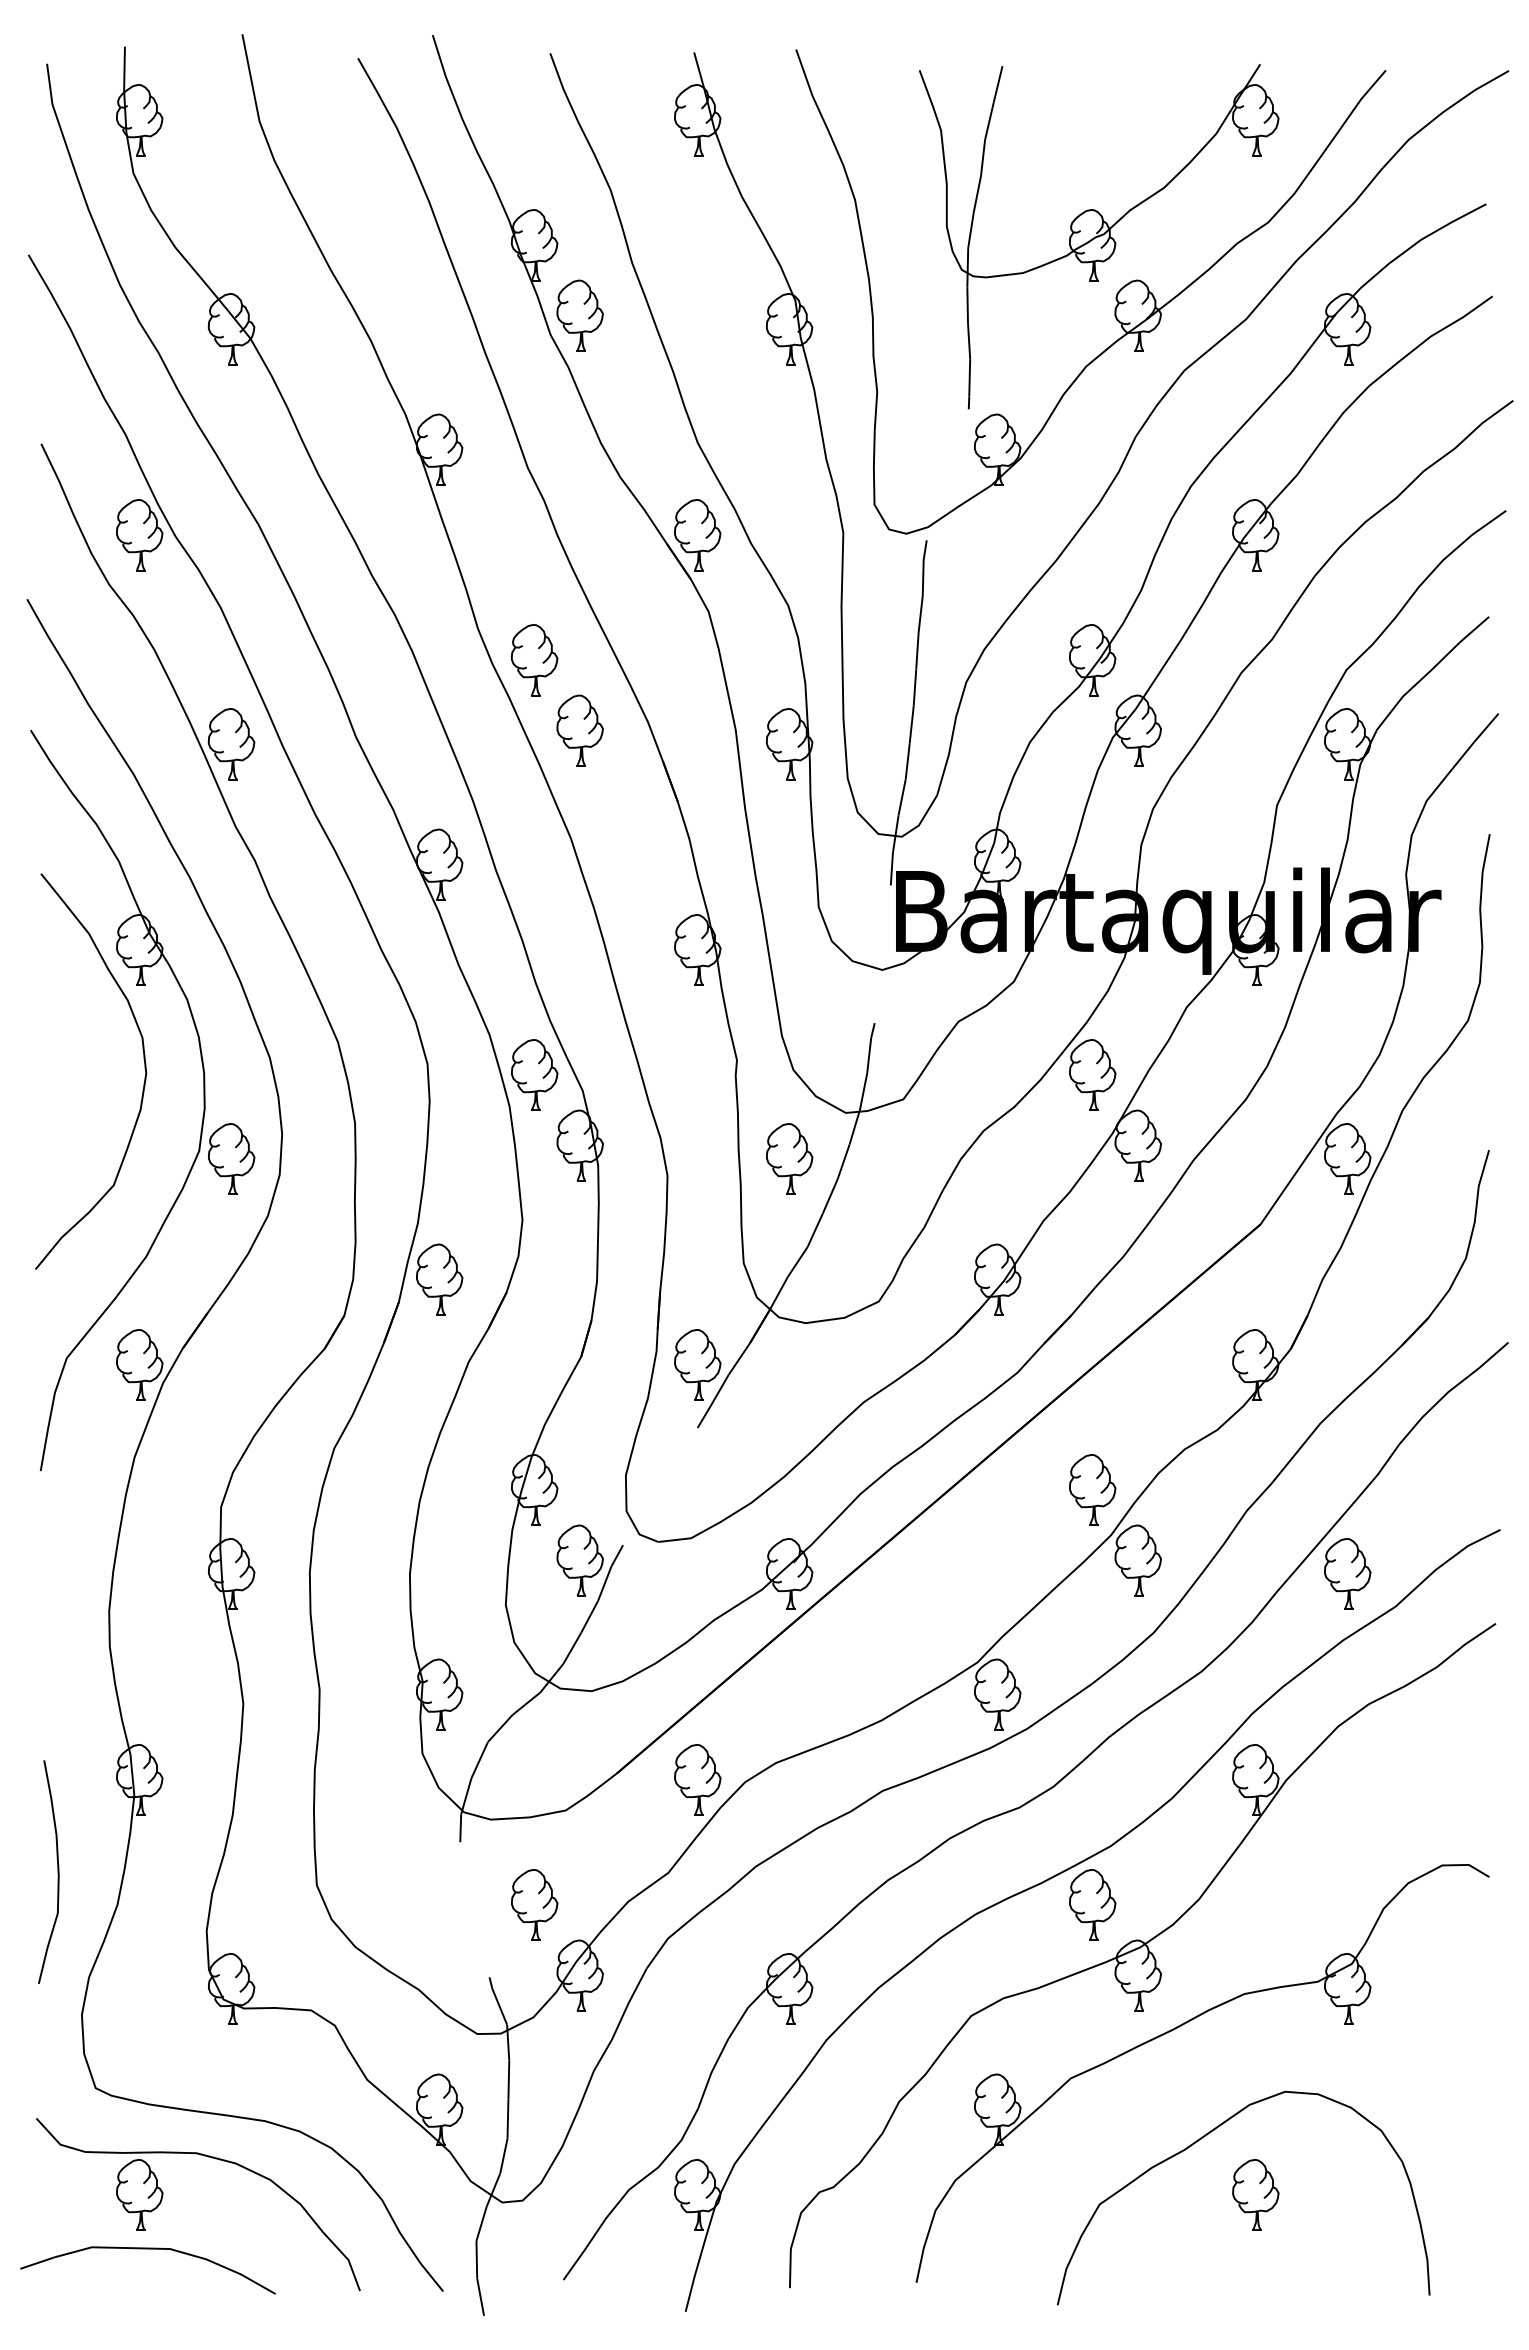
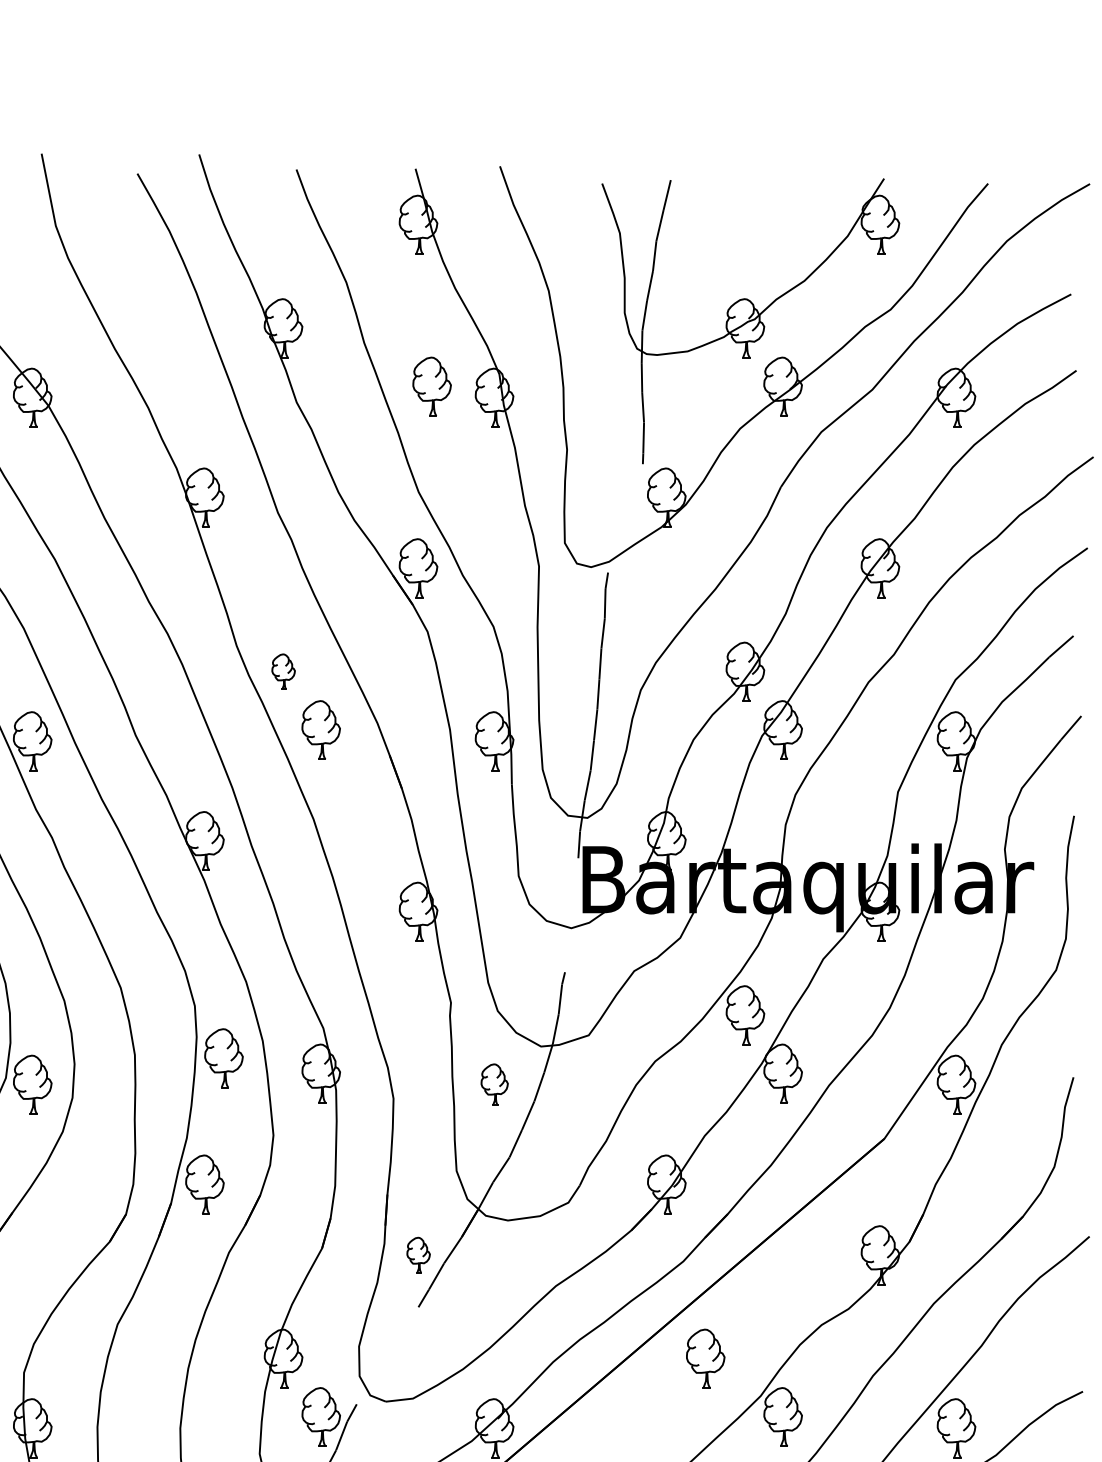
part: (579, 315) -> (431, 386), moved
part: (534, 660) -> (283, 672), size x0.6
part: (534, 1074) -> (223, 1057), moved
part: (789, 1158) -> (494, 1084), size x0.7
part: (697, 1364) -> (418, 1254), size x0.6
part: (1092, 1489) -> (705, 1358), moved

